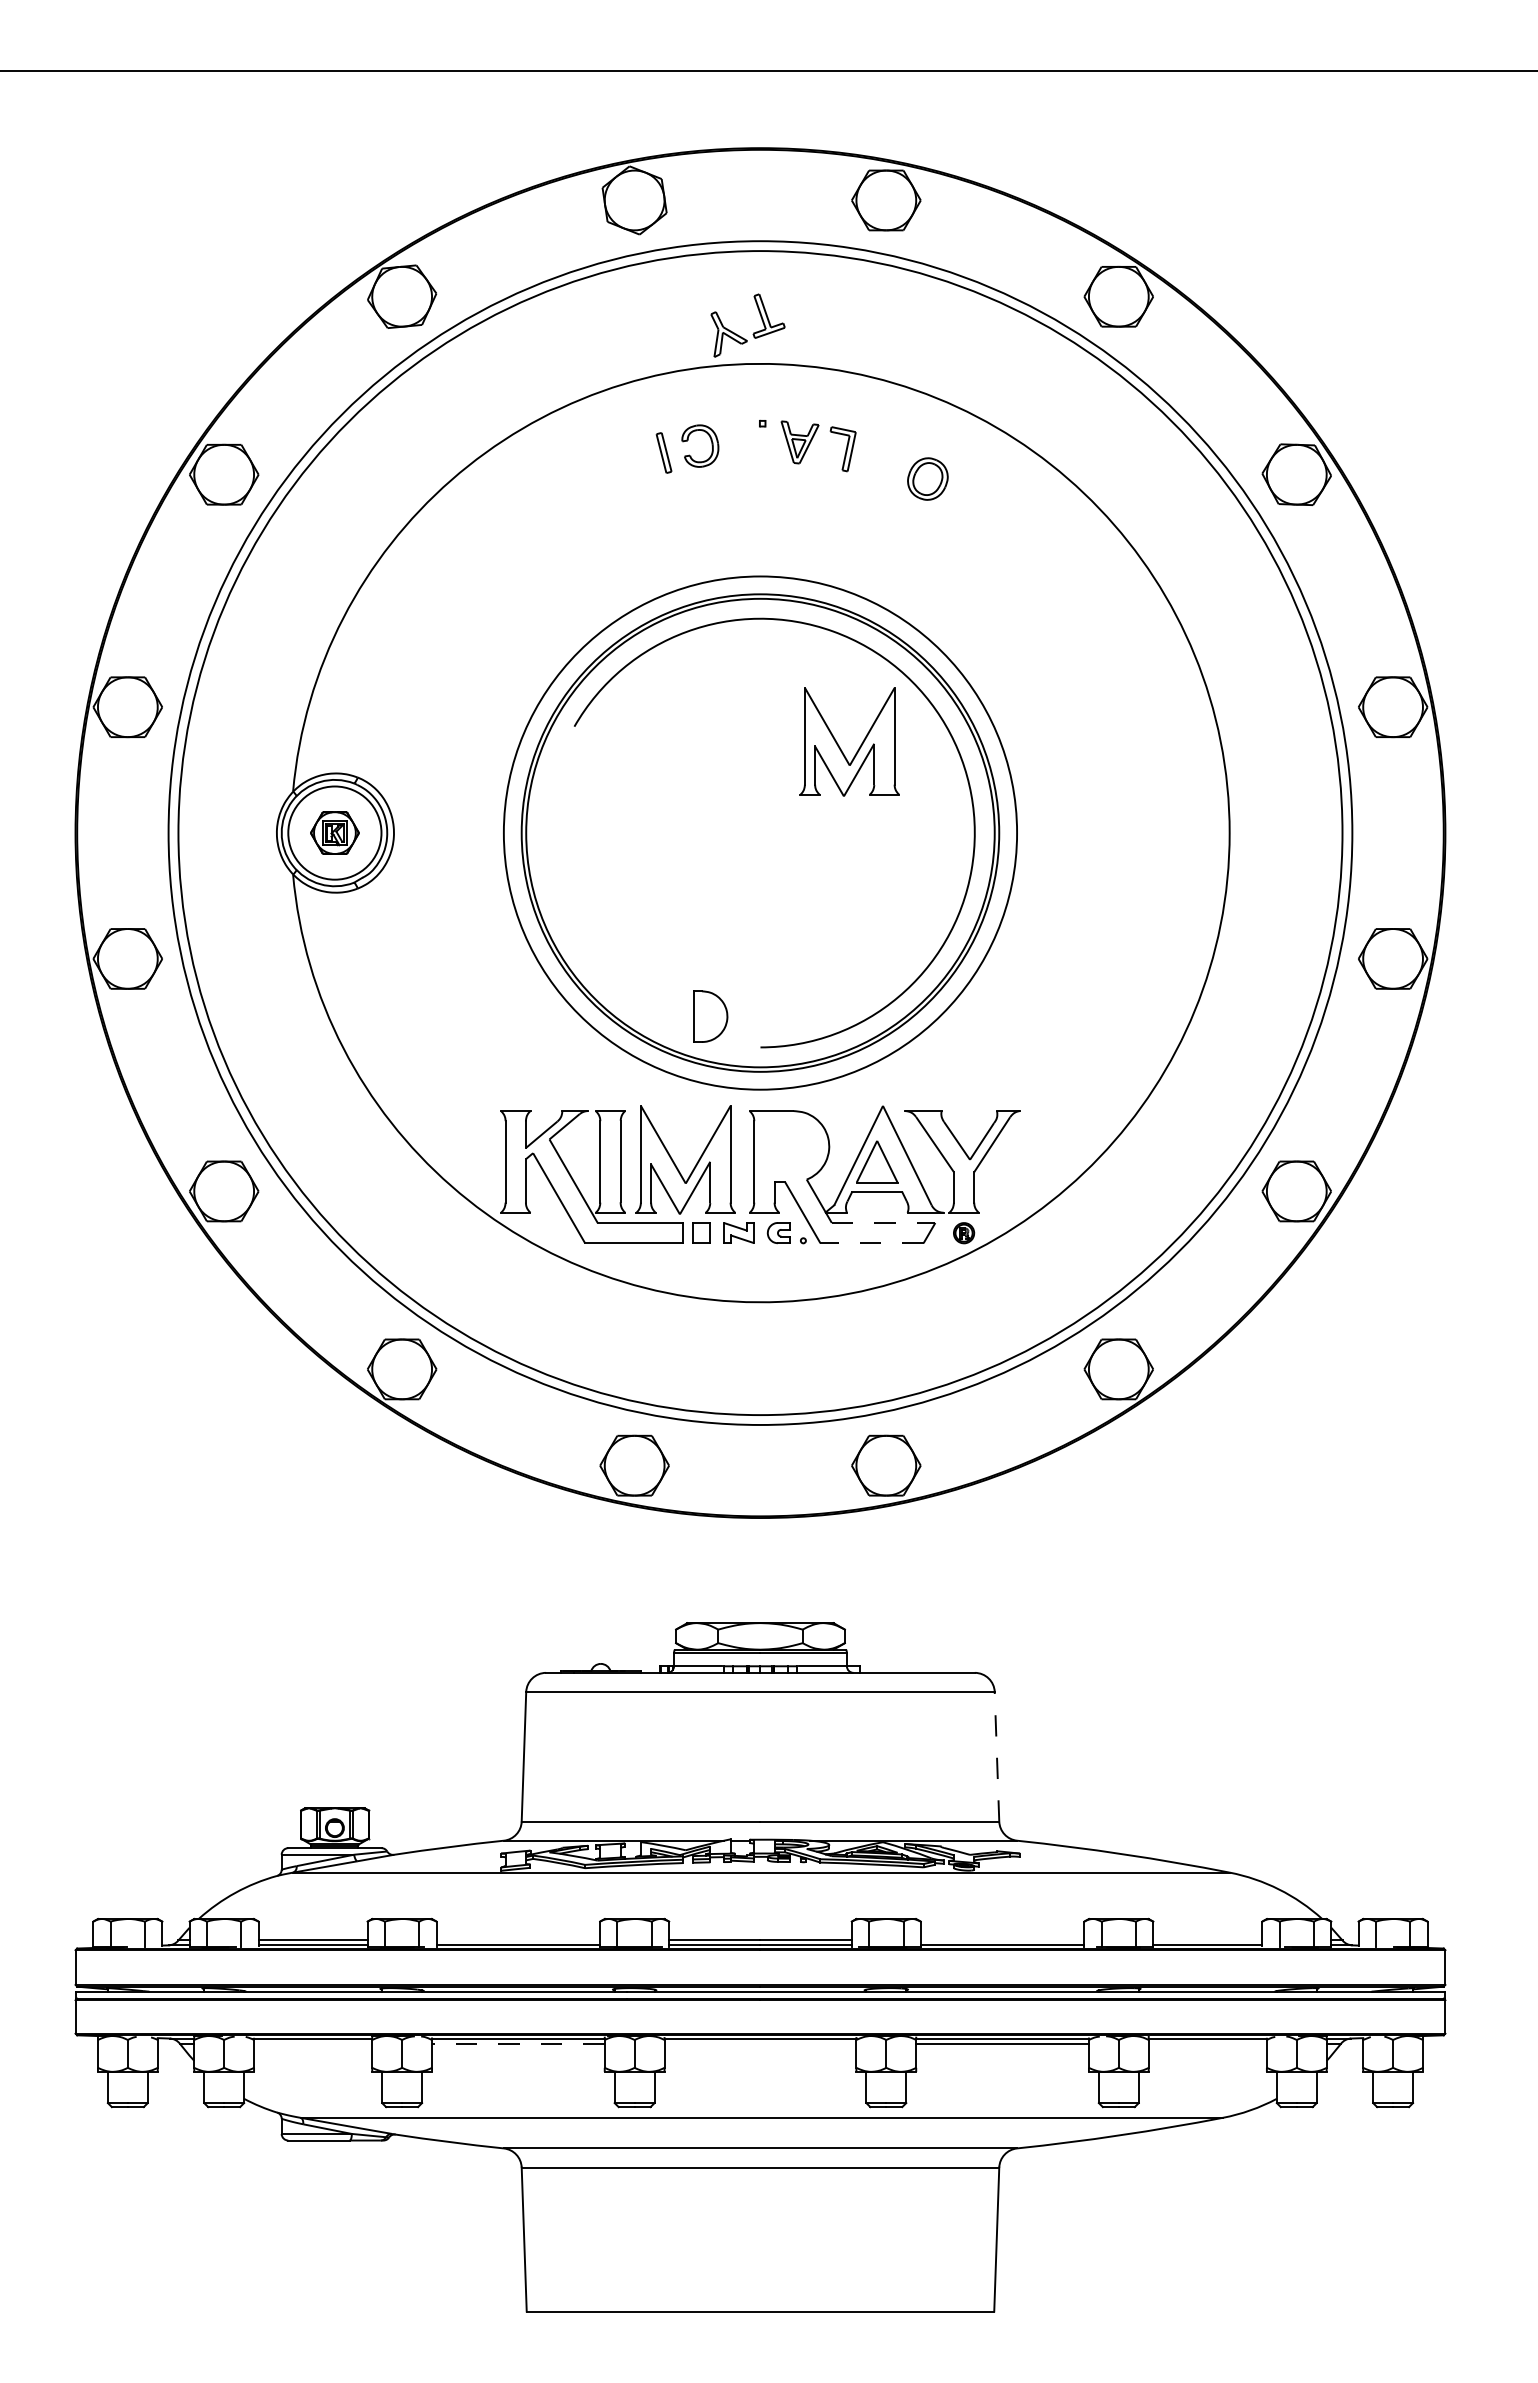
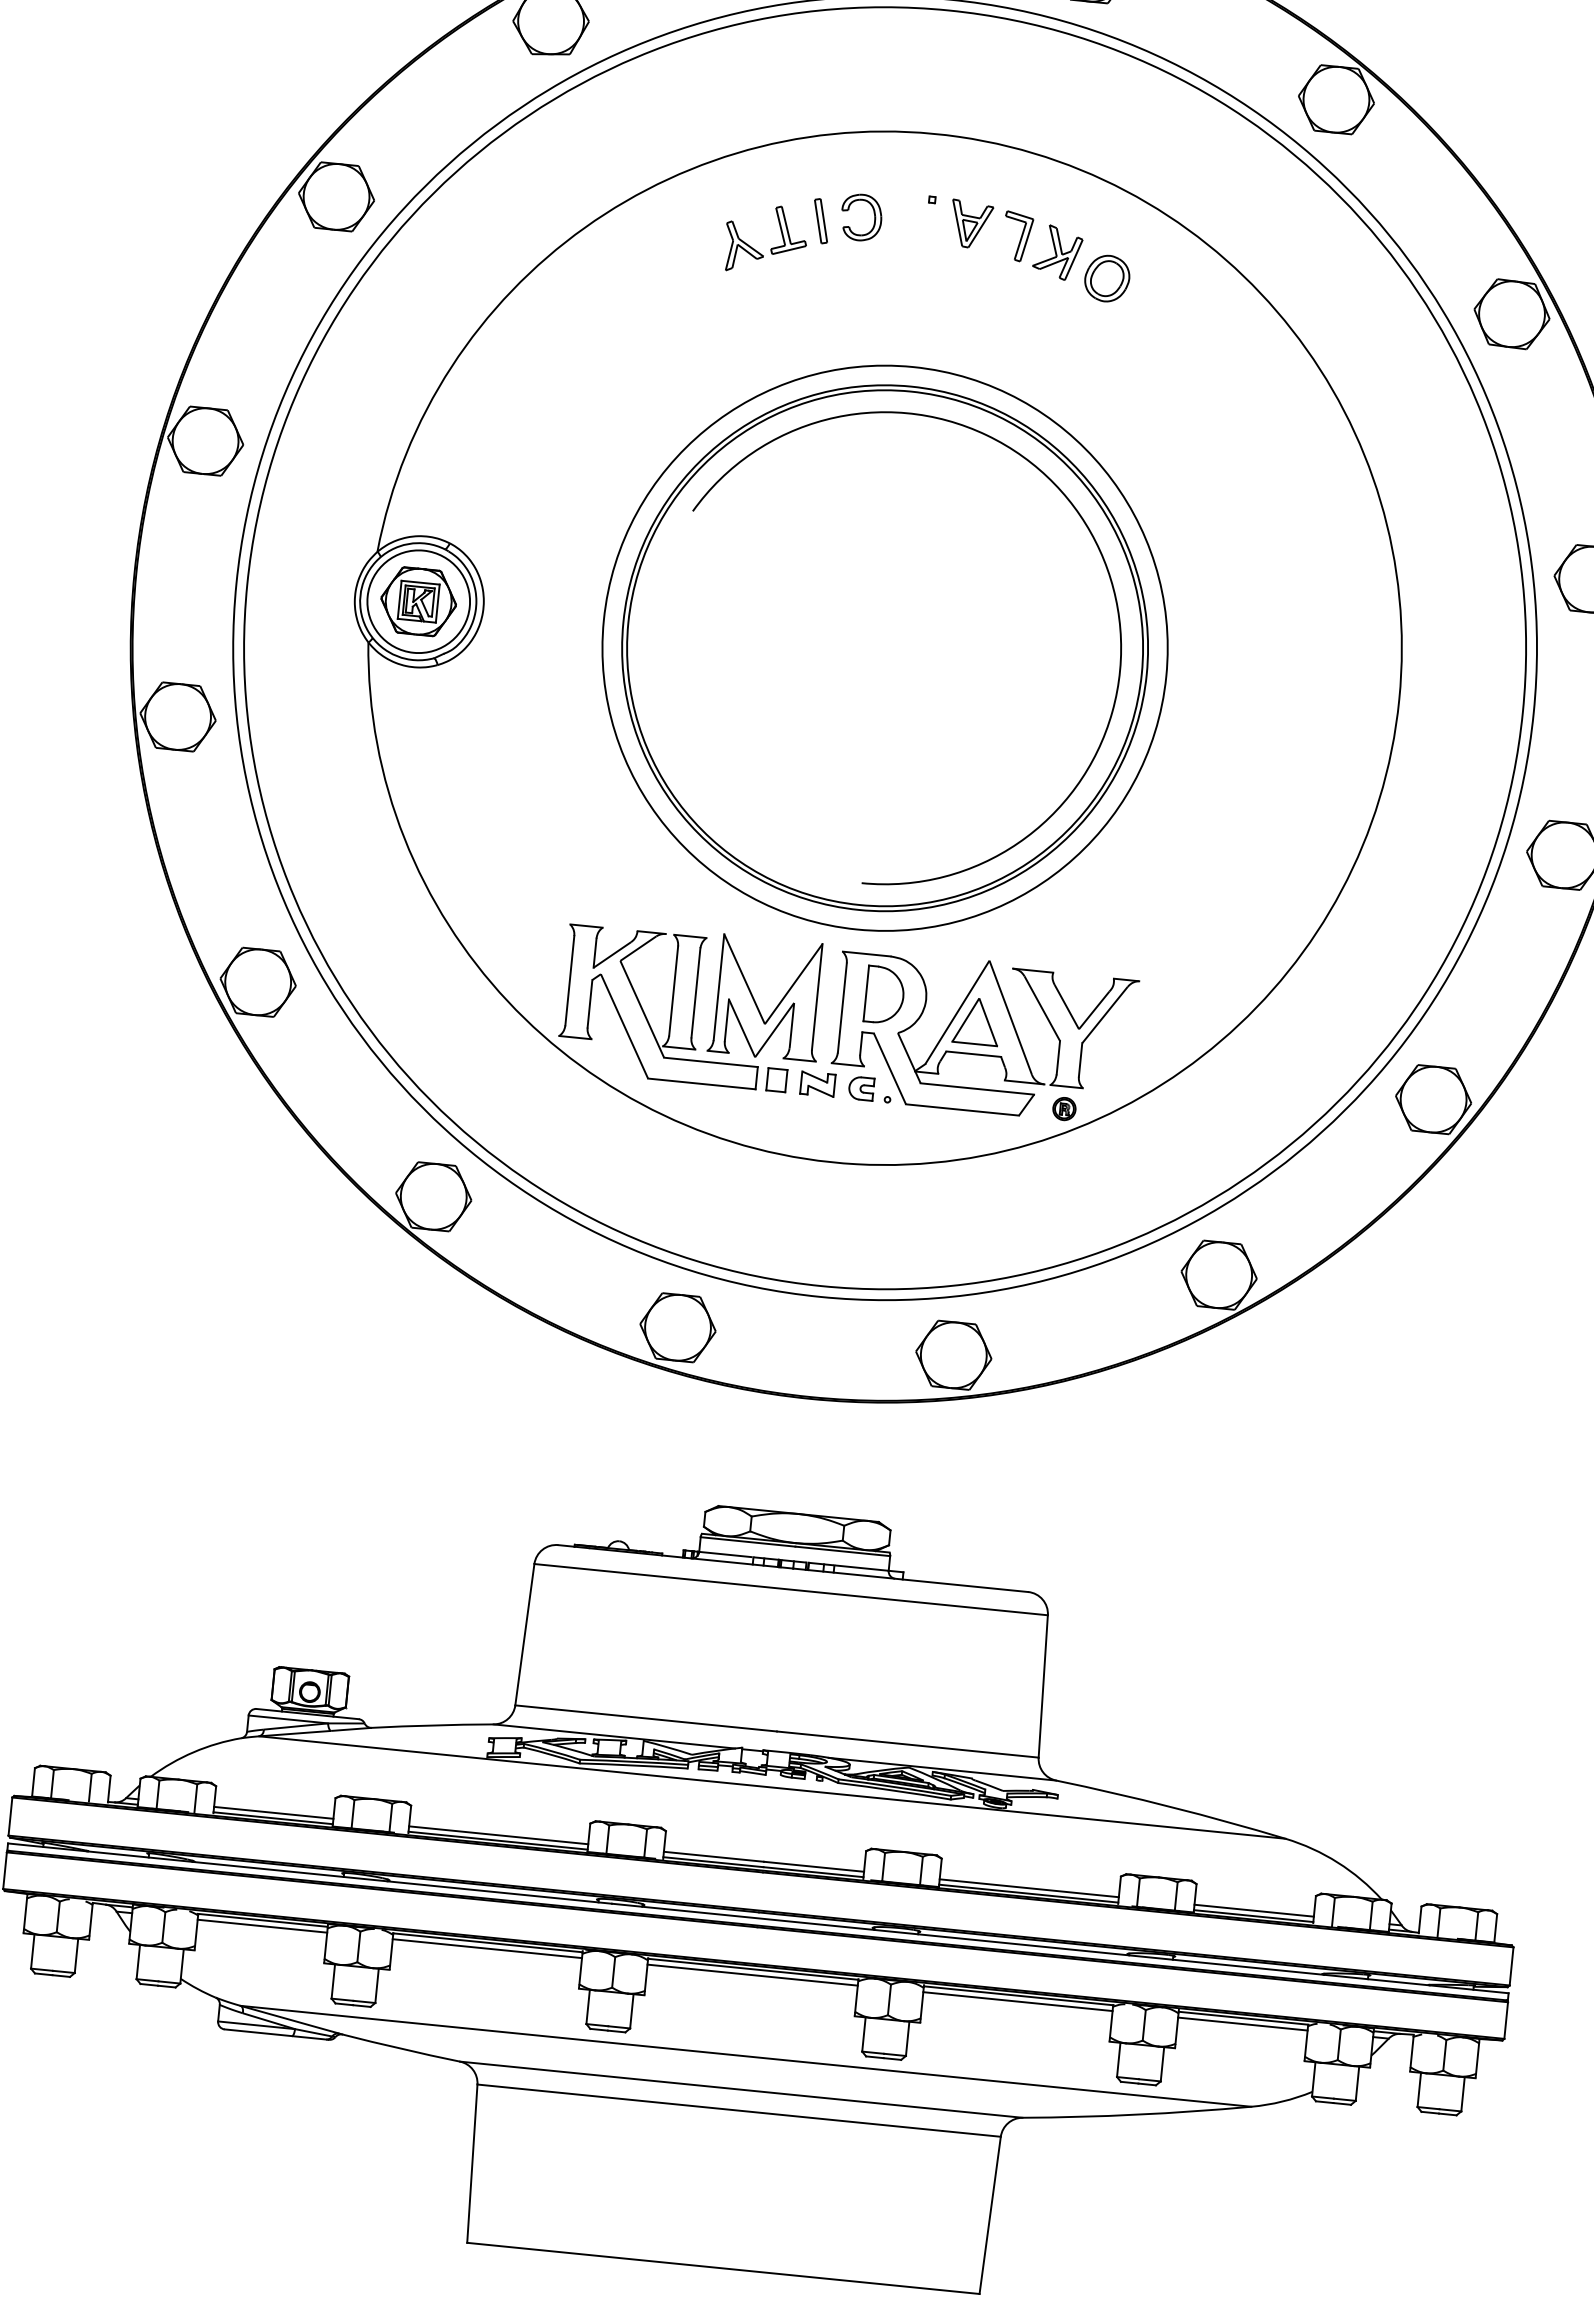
part: (753, 332) -> (771, 247), moved
part: (880, 459) -> (1057, 252), added
part: (839, 745) -> (981, 560), removed
part: (334, 832) -> (418, 601), size x1.43
part: (710, 1016) -> (884, 995), moved
line: (883, 1222) -> (977, 1088), dashed -> solid
line: (872, 1243) -> (962, 1110), dashed -> solid
line: (997, 1756) -> (1043, 1686), dashed -> solid
line: (518, 1940) -> (498, 1835), added
line: (1002, 1940) -> (1029, 1888), added
line: (1207, 1940) -> (1253, 1910), added
line: (313, 2043) -> (262, 1925), added
line: (517, 2043) -> (486, 1948), dashed -> solid
line: (760, 2043) -> (752, 1974), added
line: (1207, 2043) -> (1242, 2023), added

